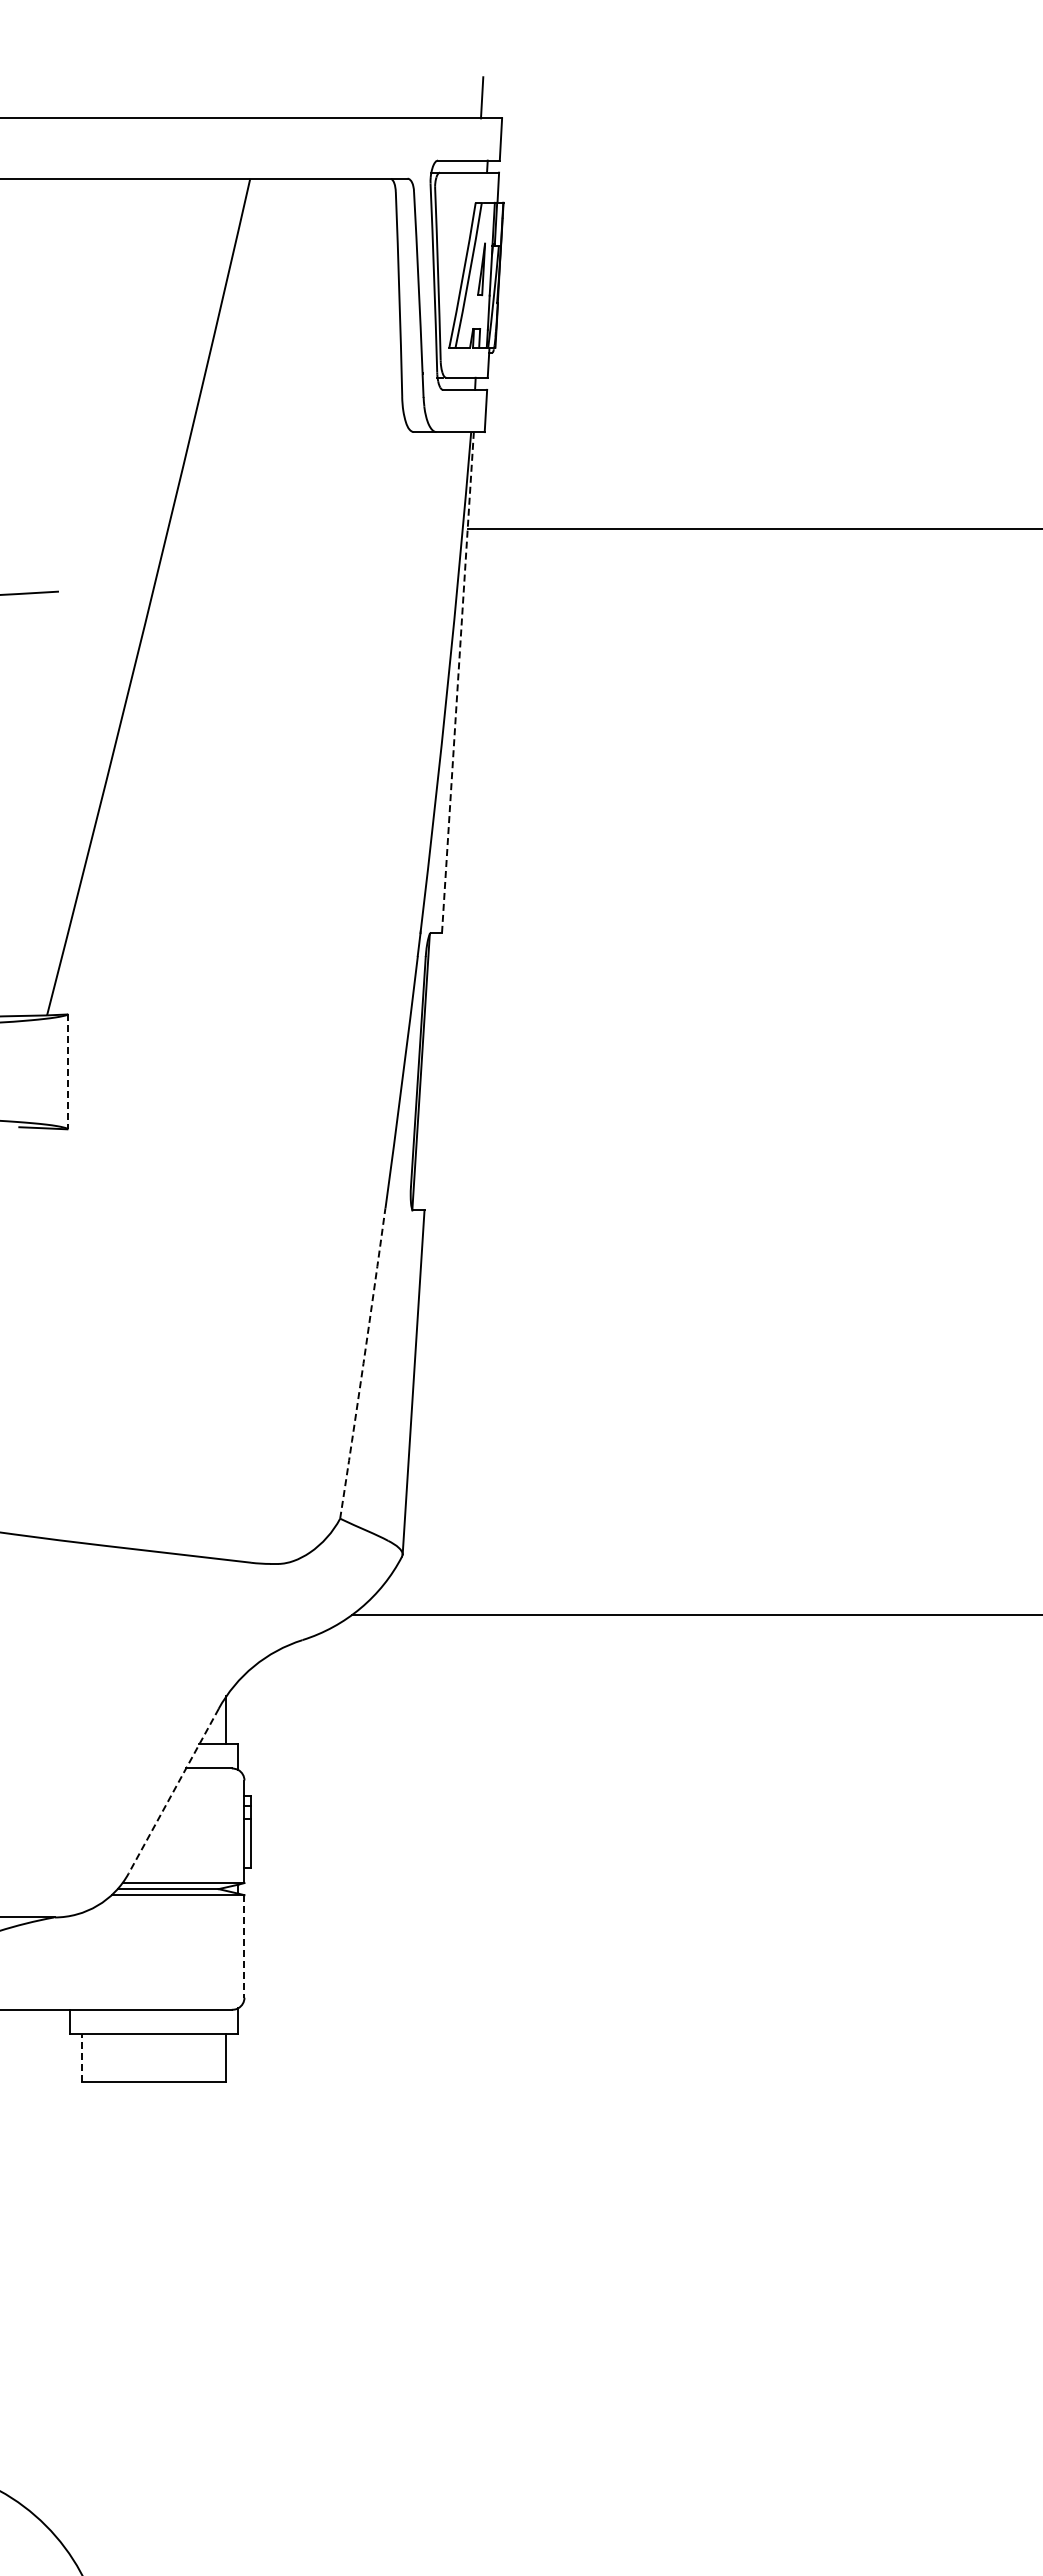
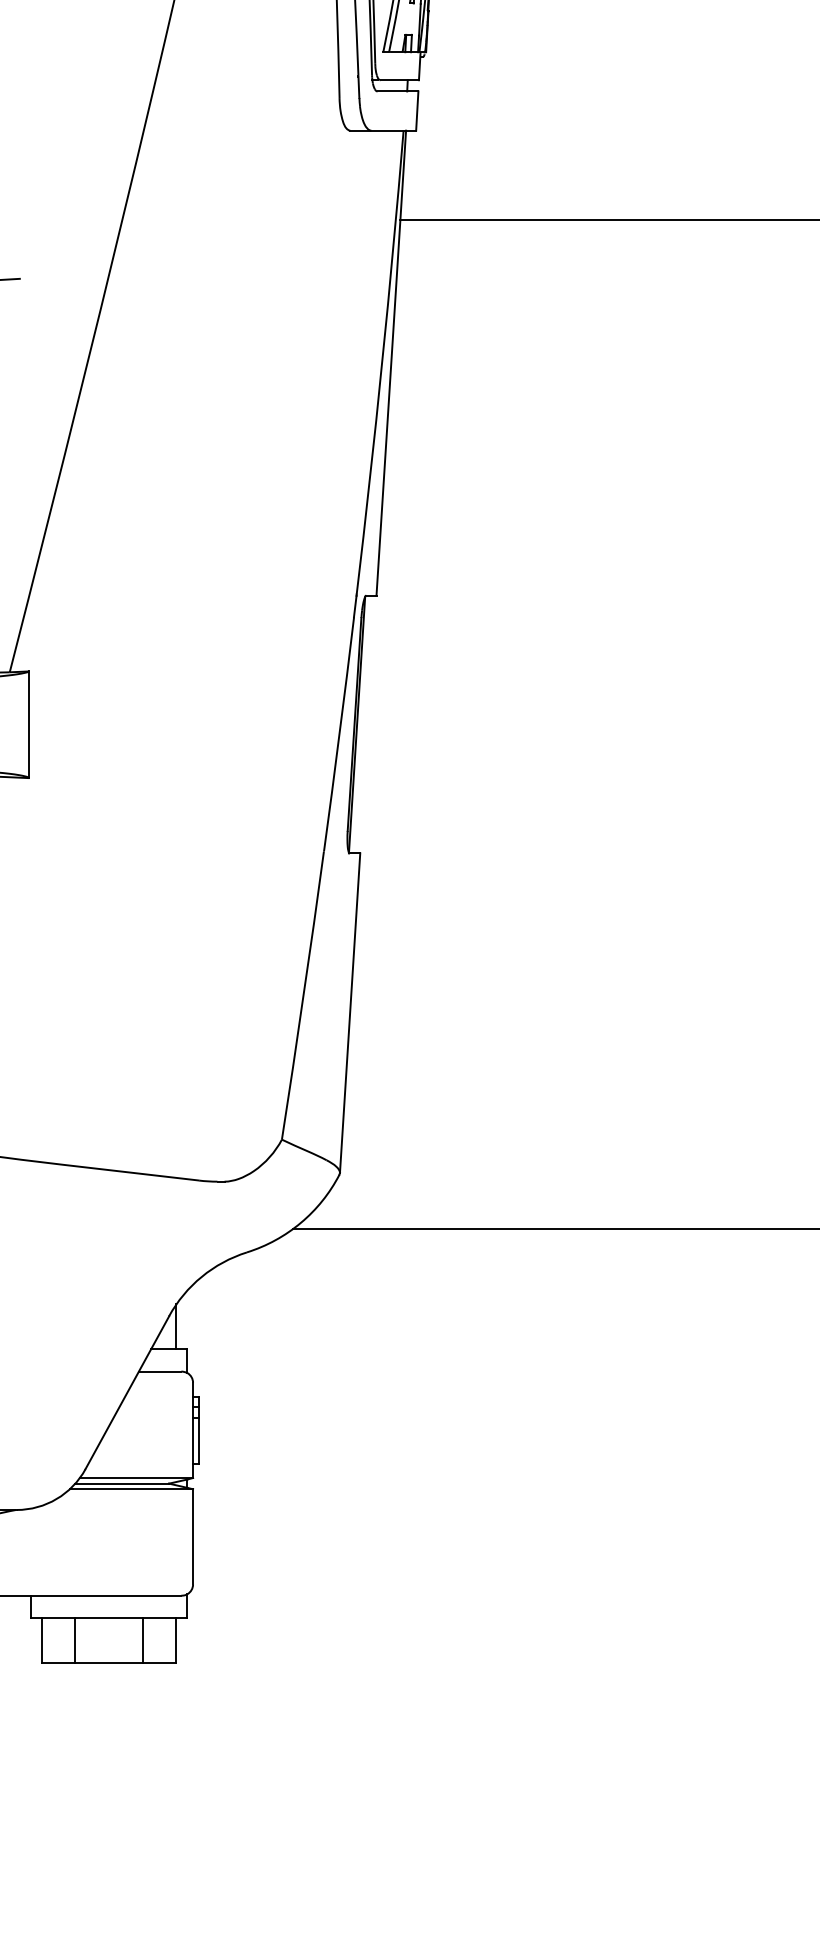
line: (457, 682) -> (390, 363), dashed -> solid
line: (68, 1072) -> (29, 725), dashed -> solid
arc: (363, 1363) -> (303, 995), dashed -> solid
line: (173, 1791) -> (127, 1392), dashed -> solid
line: (244, 1946) -> (193, 1536), dashed -> solid
line: (81, 2057) -> (41, 1639), dashed -> solid
line: (117, 2057) -> (75, 1639), added
line: (190, 2057) -> (142, 1639), added

